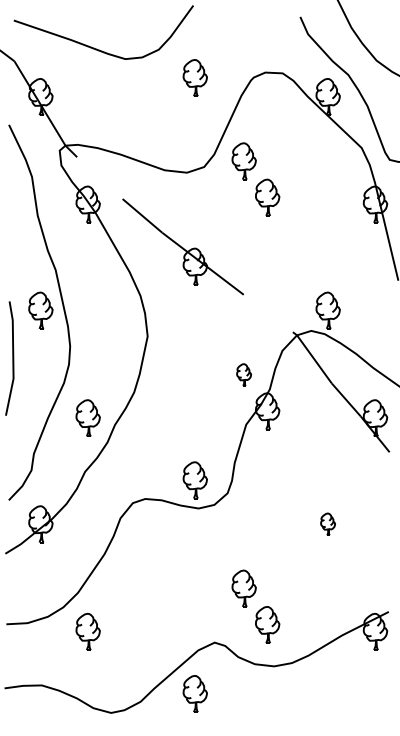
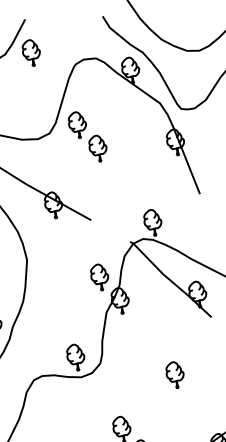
part: (194, 77) -> (30, 52), moved
part: (243, 374) -> (99, 277), size x1.67
part: (327, 524) -> (174, 375), size x1.67

